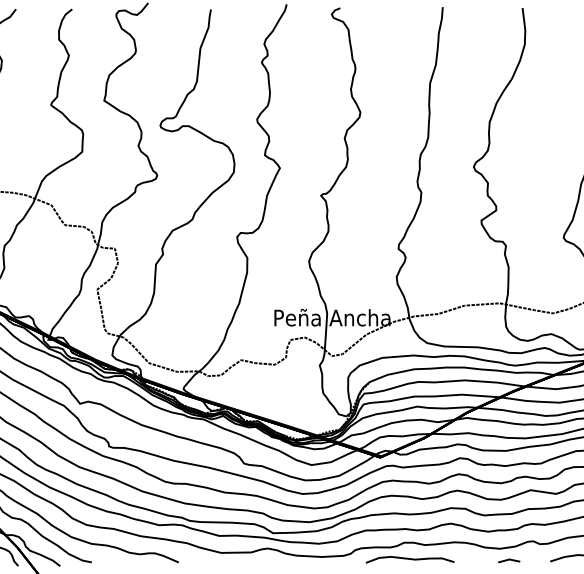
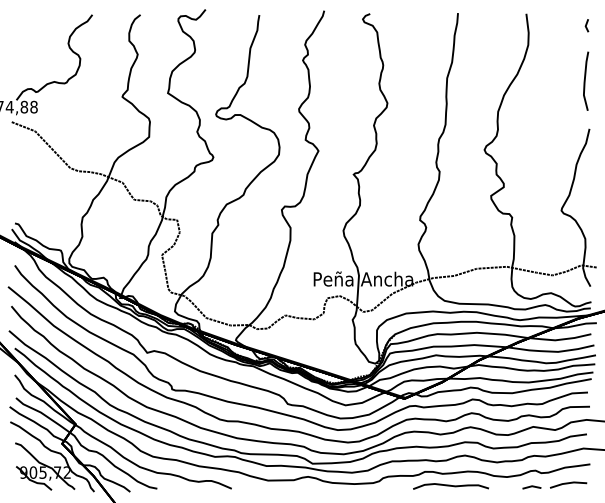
curve: (409, 559) -> (450, 486), moved
line: (508, 560) -> (531, 487), moved

